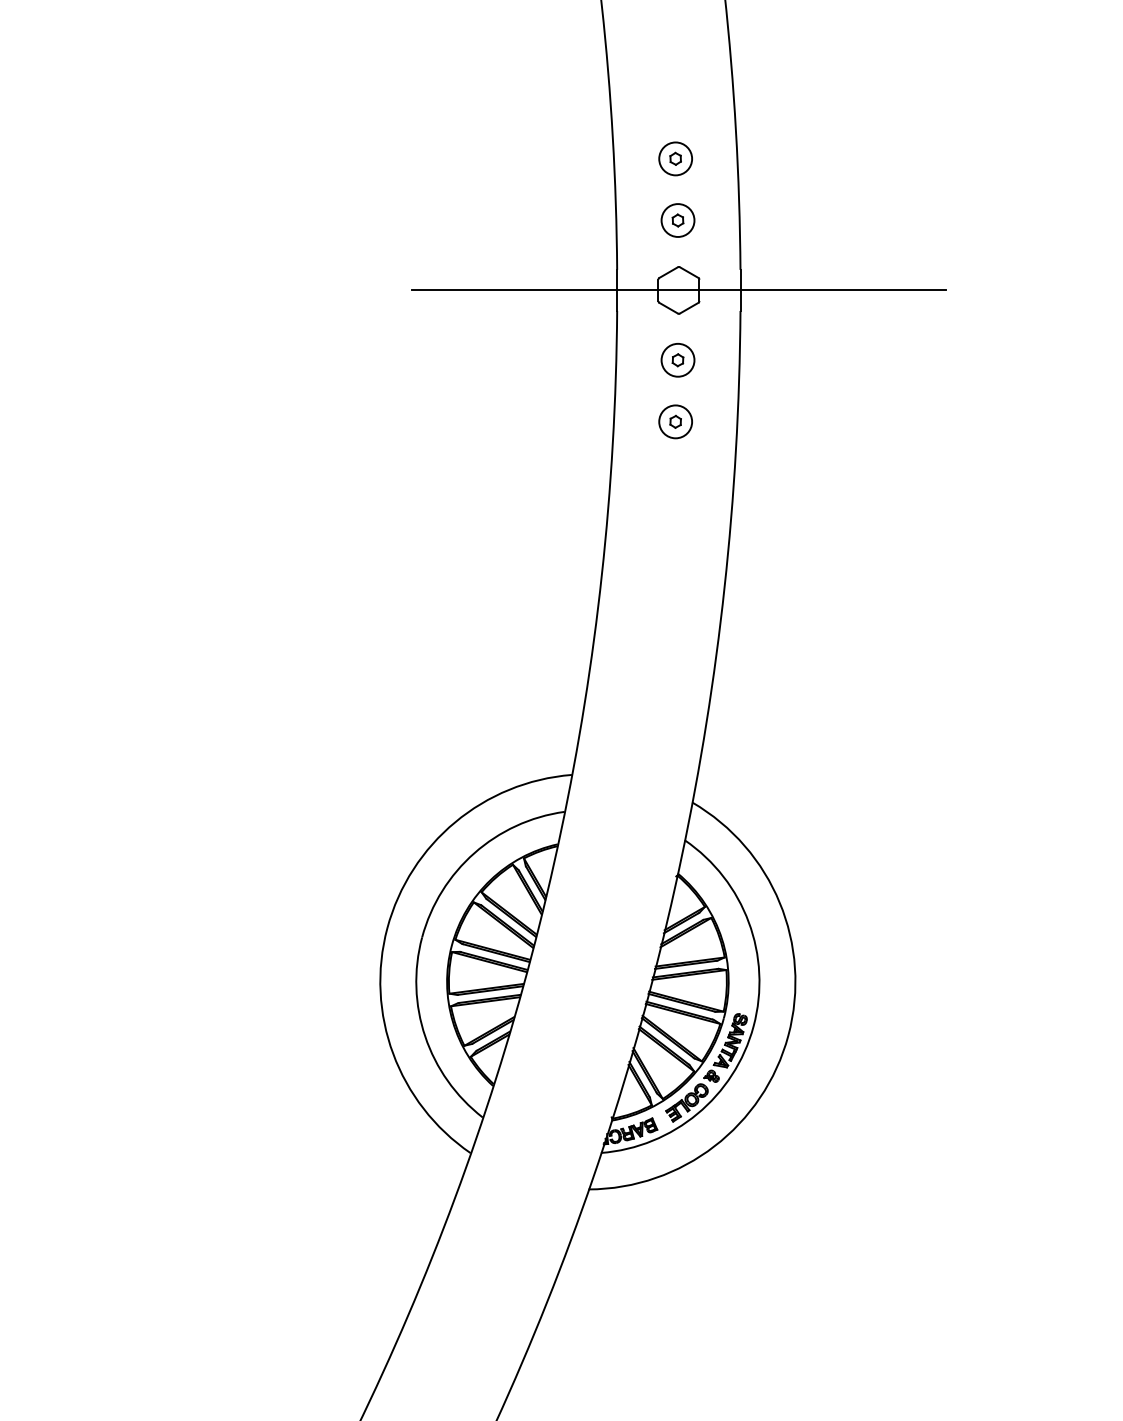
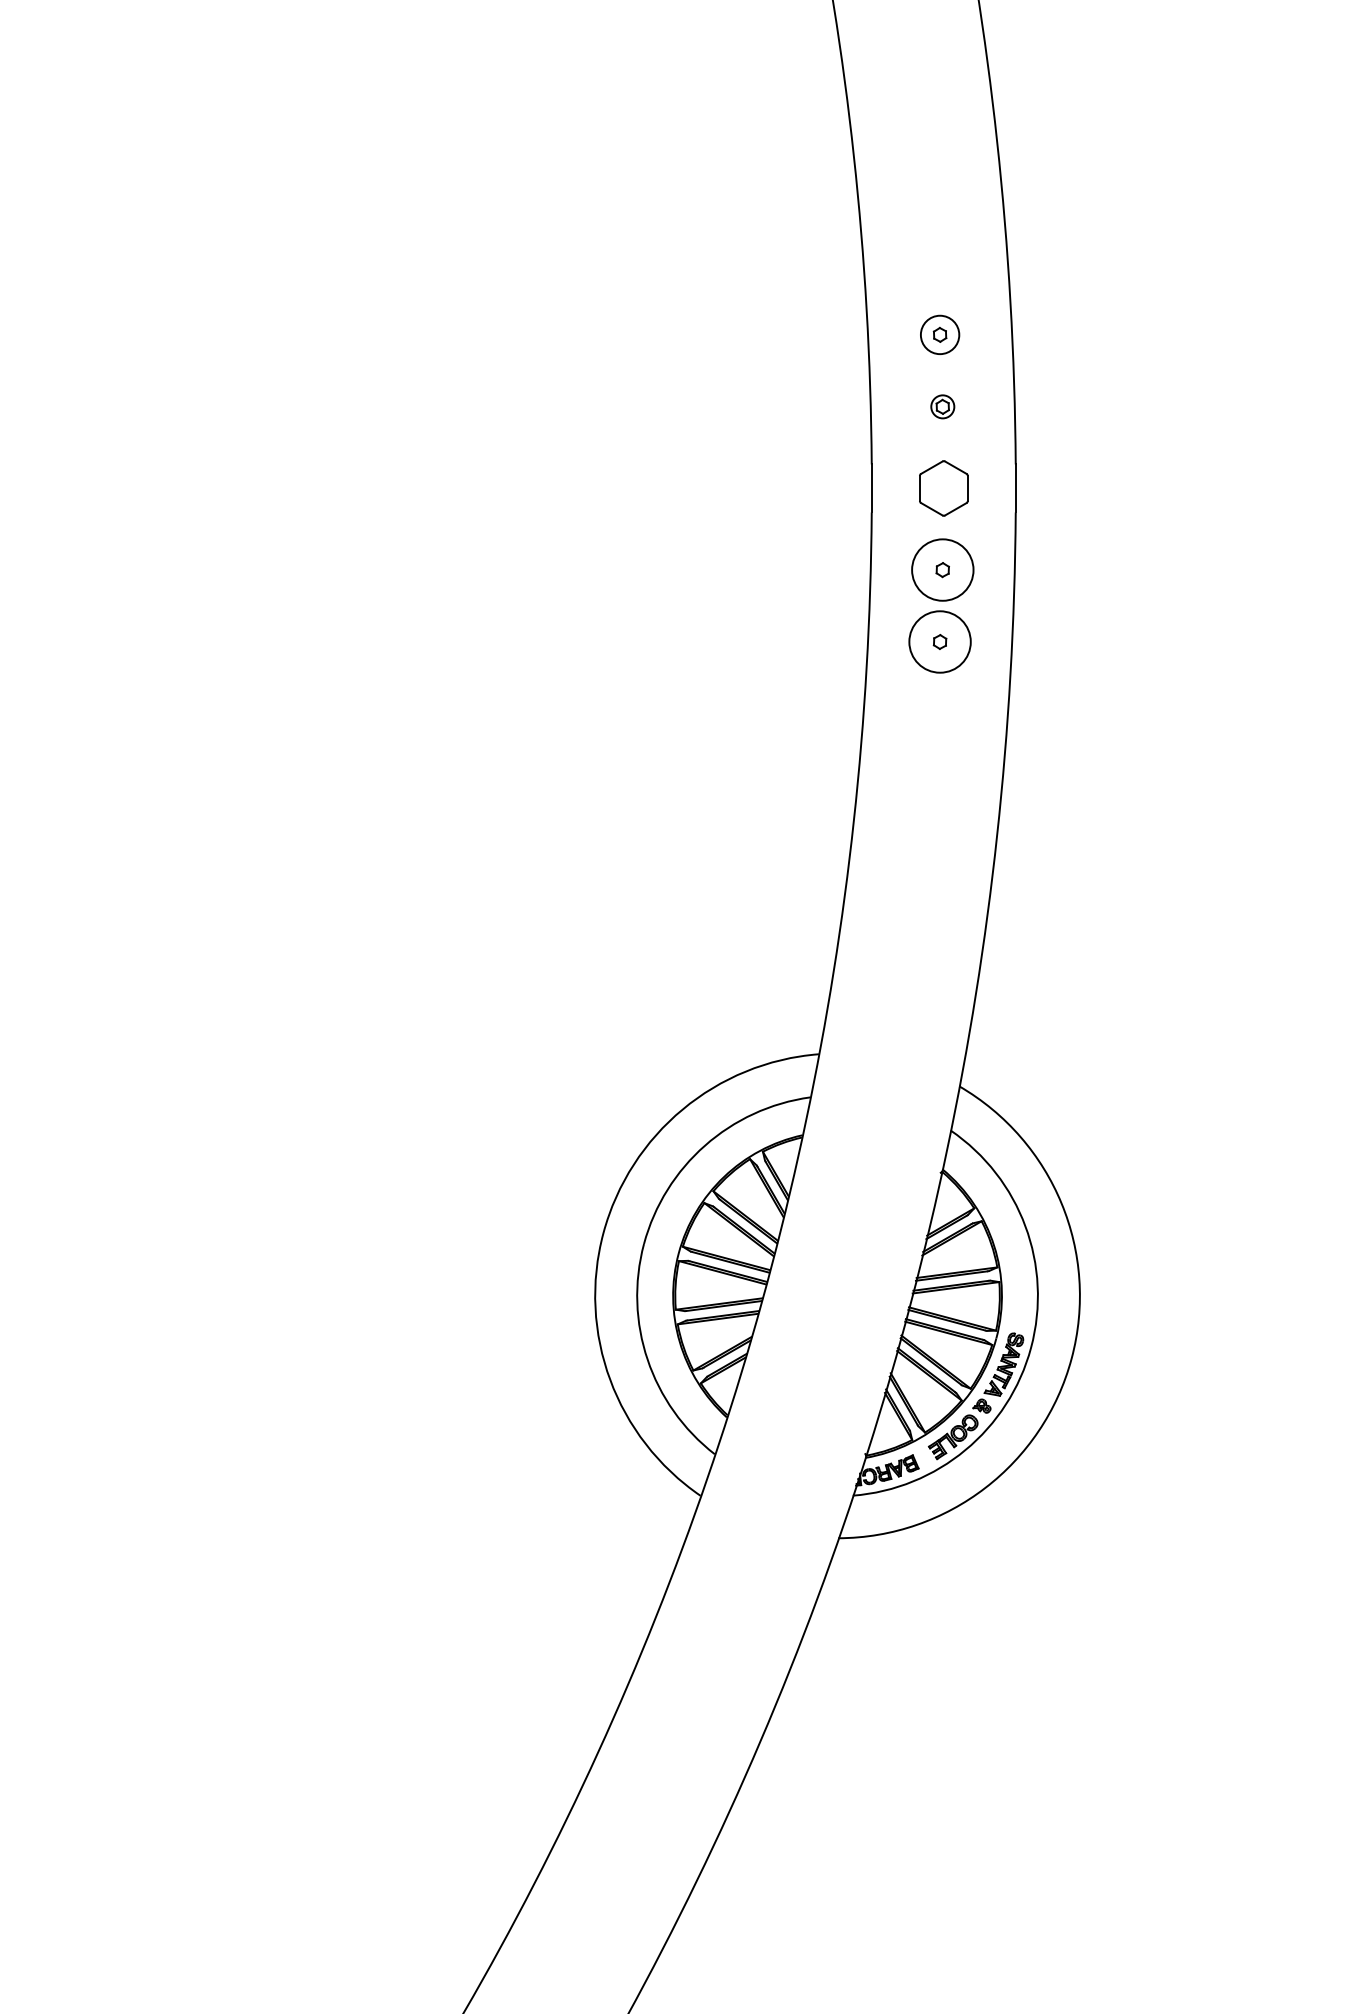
circle: (677, 220) -> (942, 406), size x0.6
line: (678, 290) -> (943, 488), removed
circle: (677, 359) -> (942, 569), size x1.6
circle: (675, 421) -> (939, 641), size x1.6

